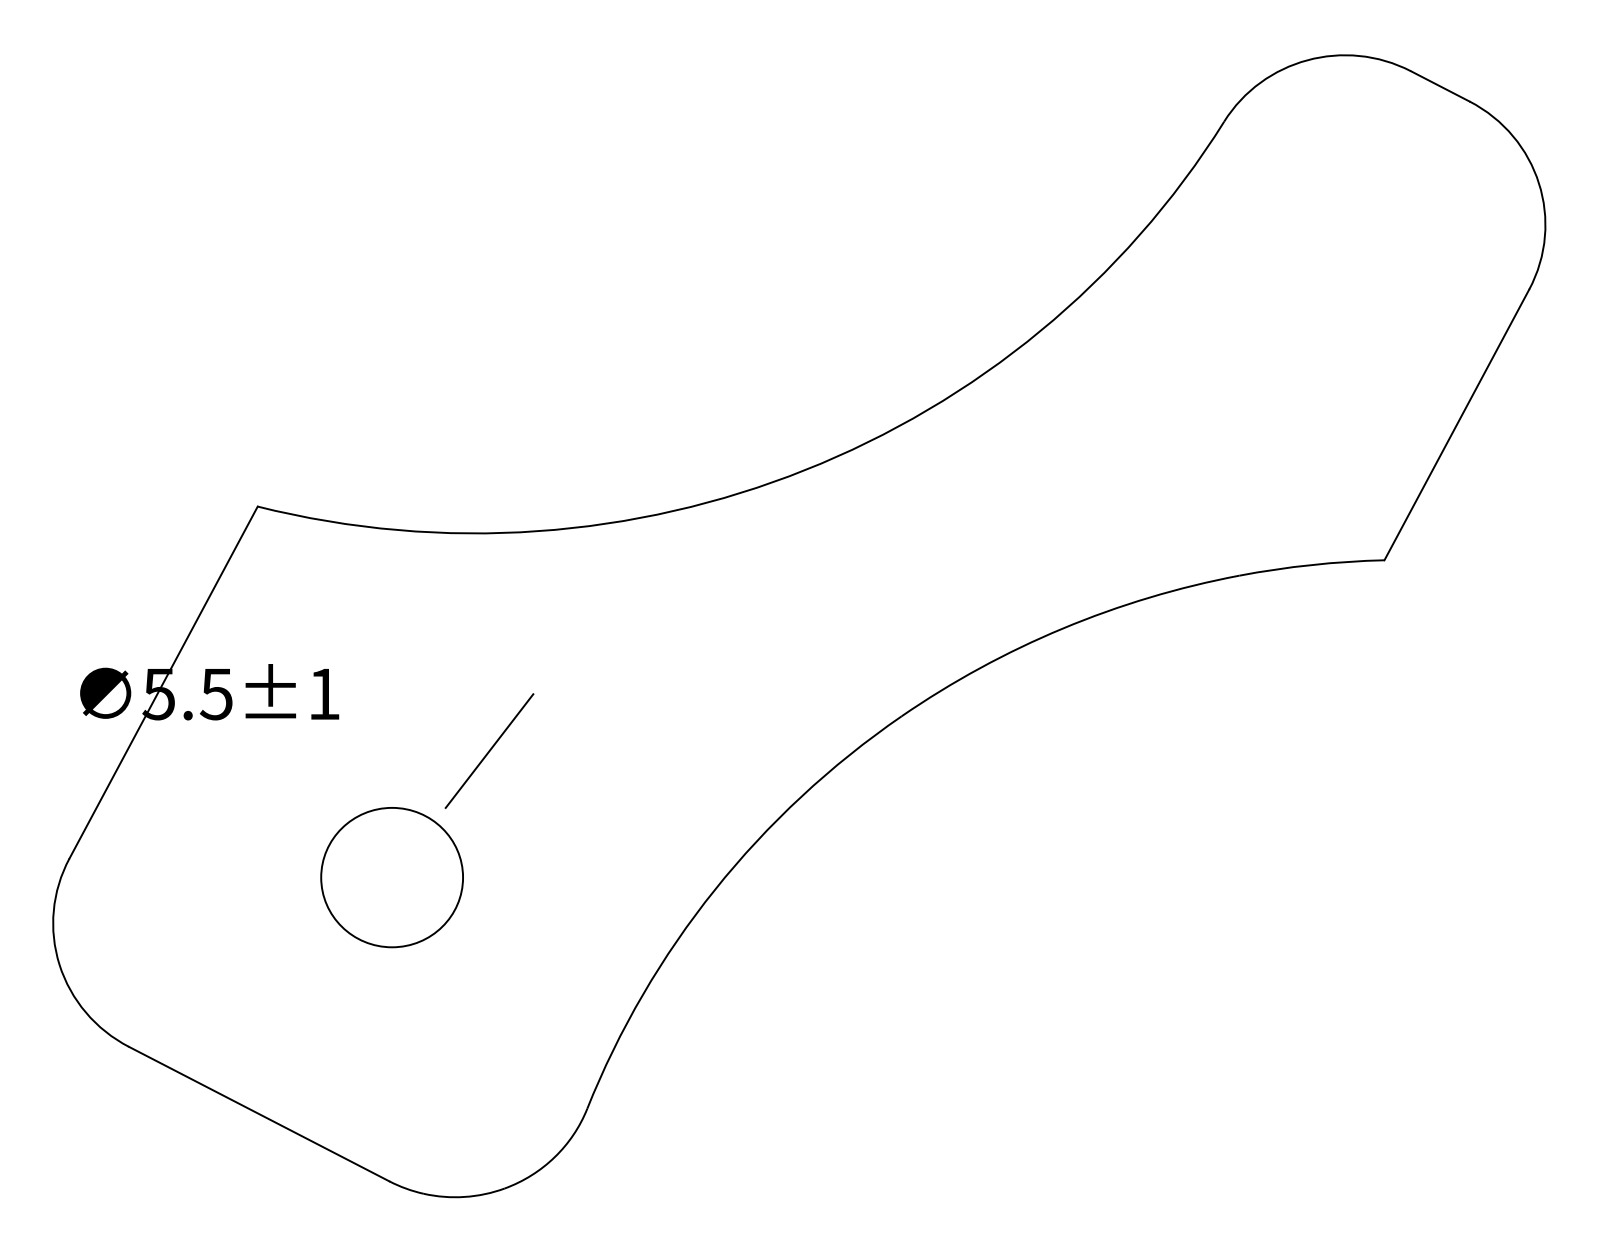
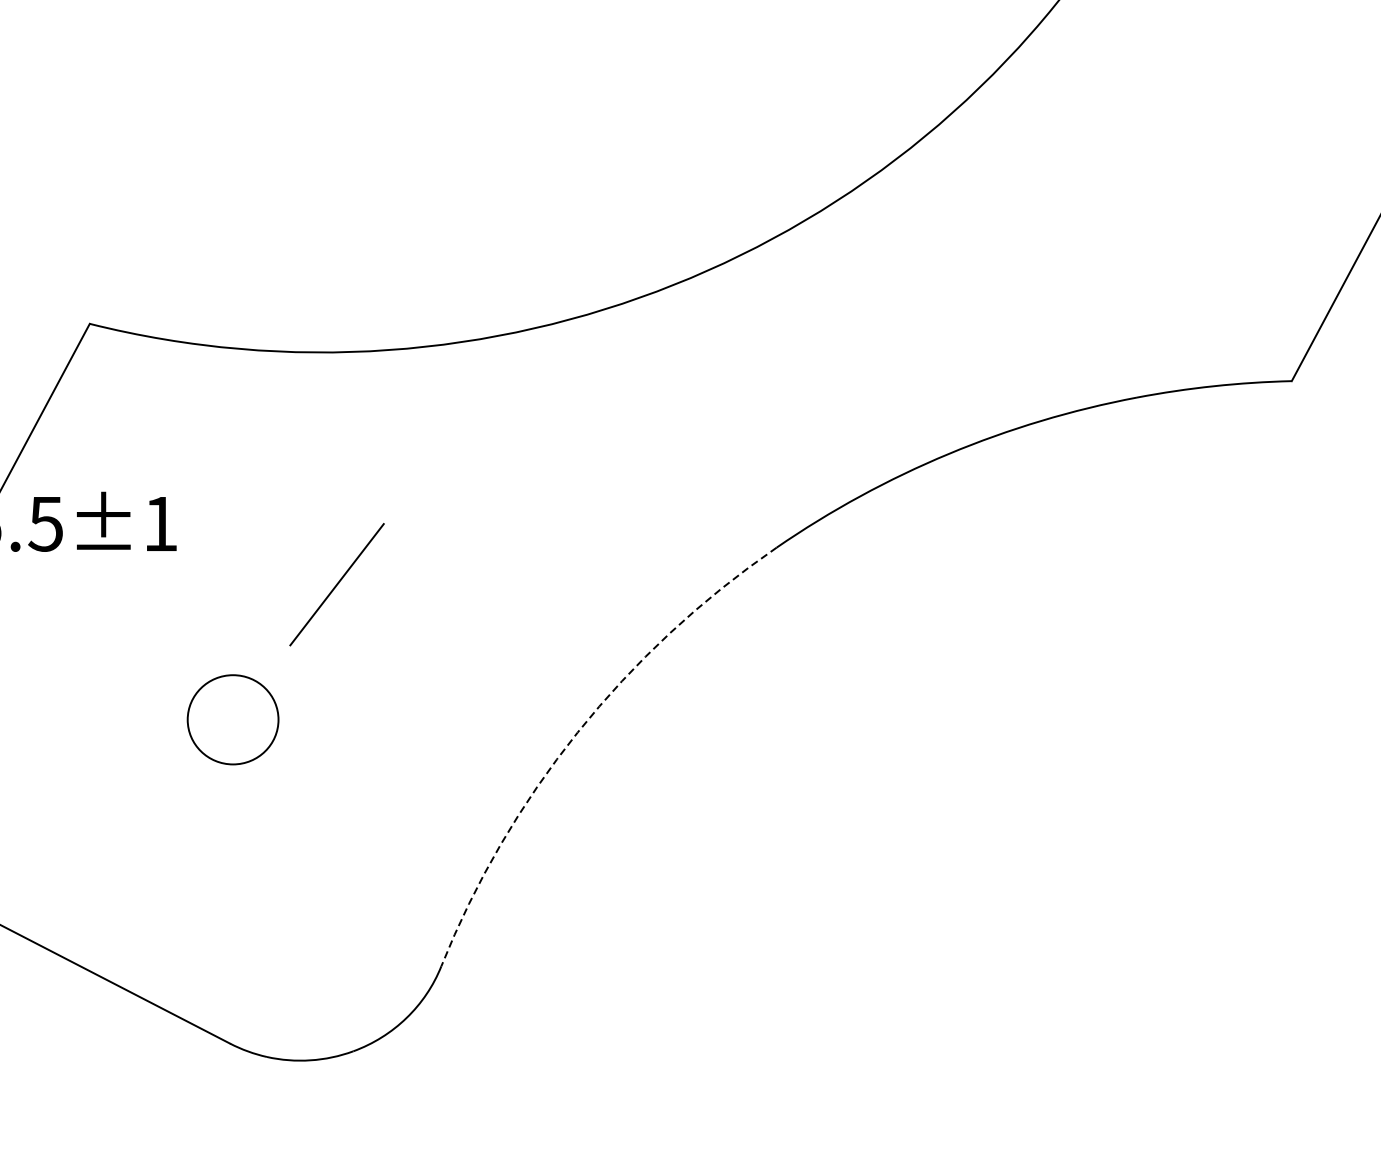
circle: (391, 877) -> (232, 719), size x0.6
arc: (716, 888) -> (579, 731), solid -> dashed

